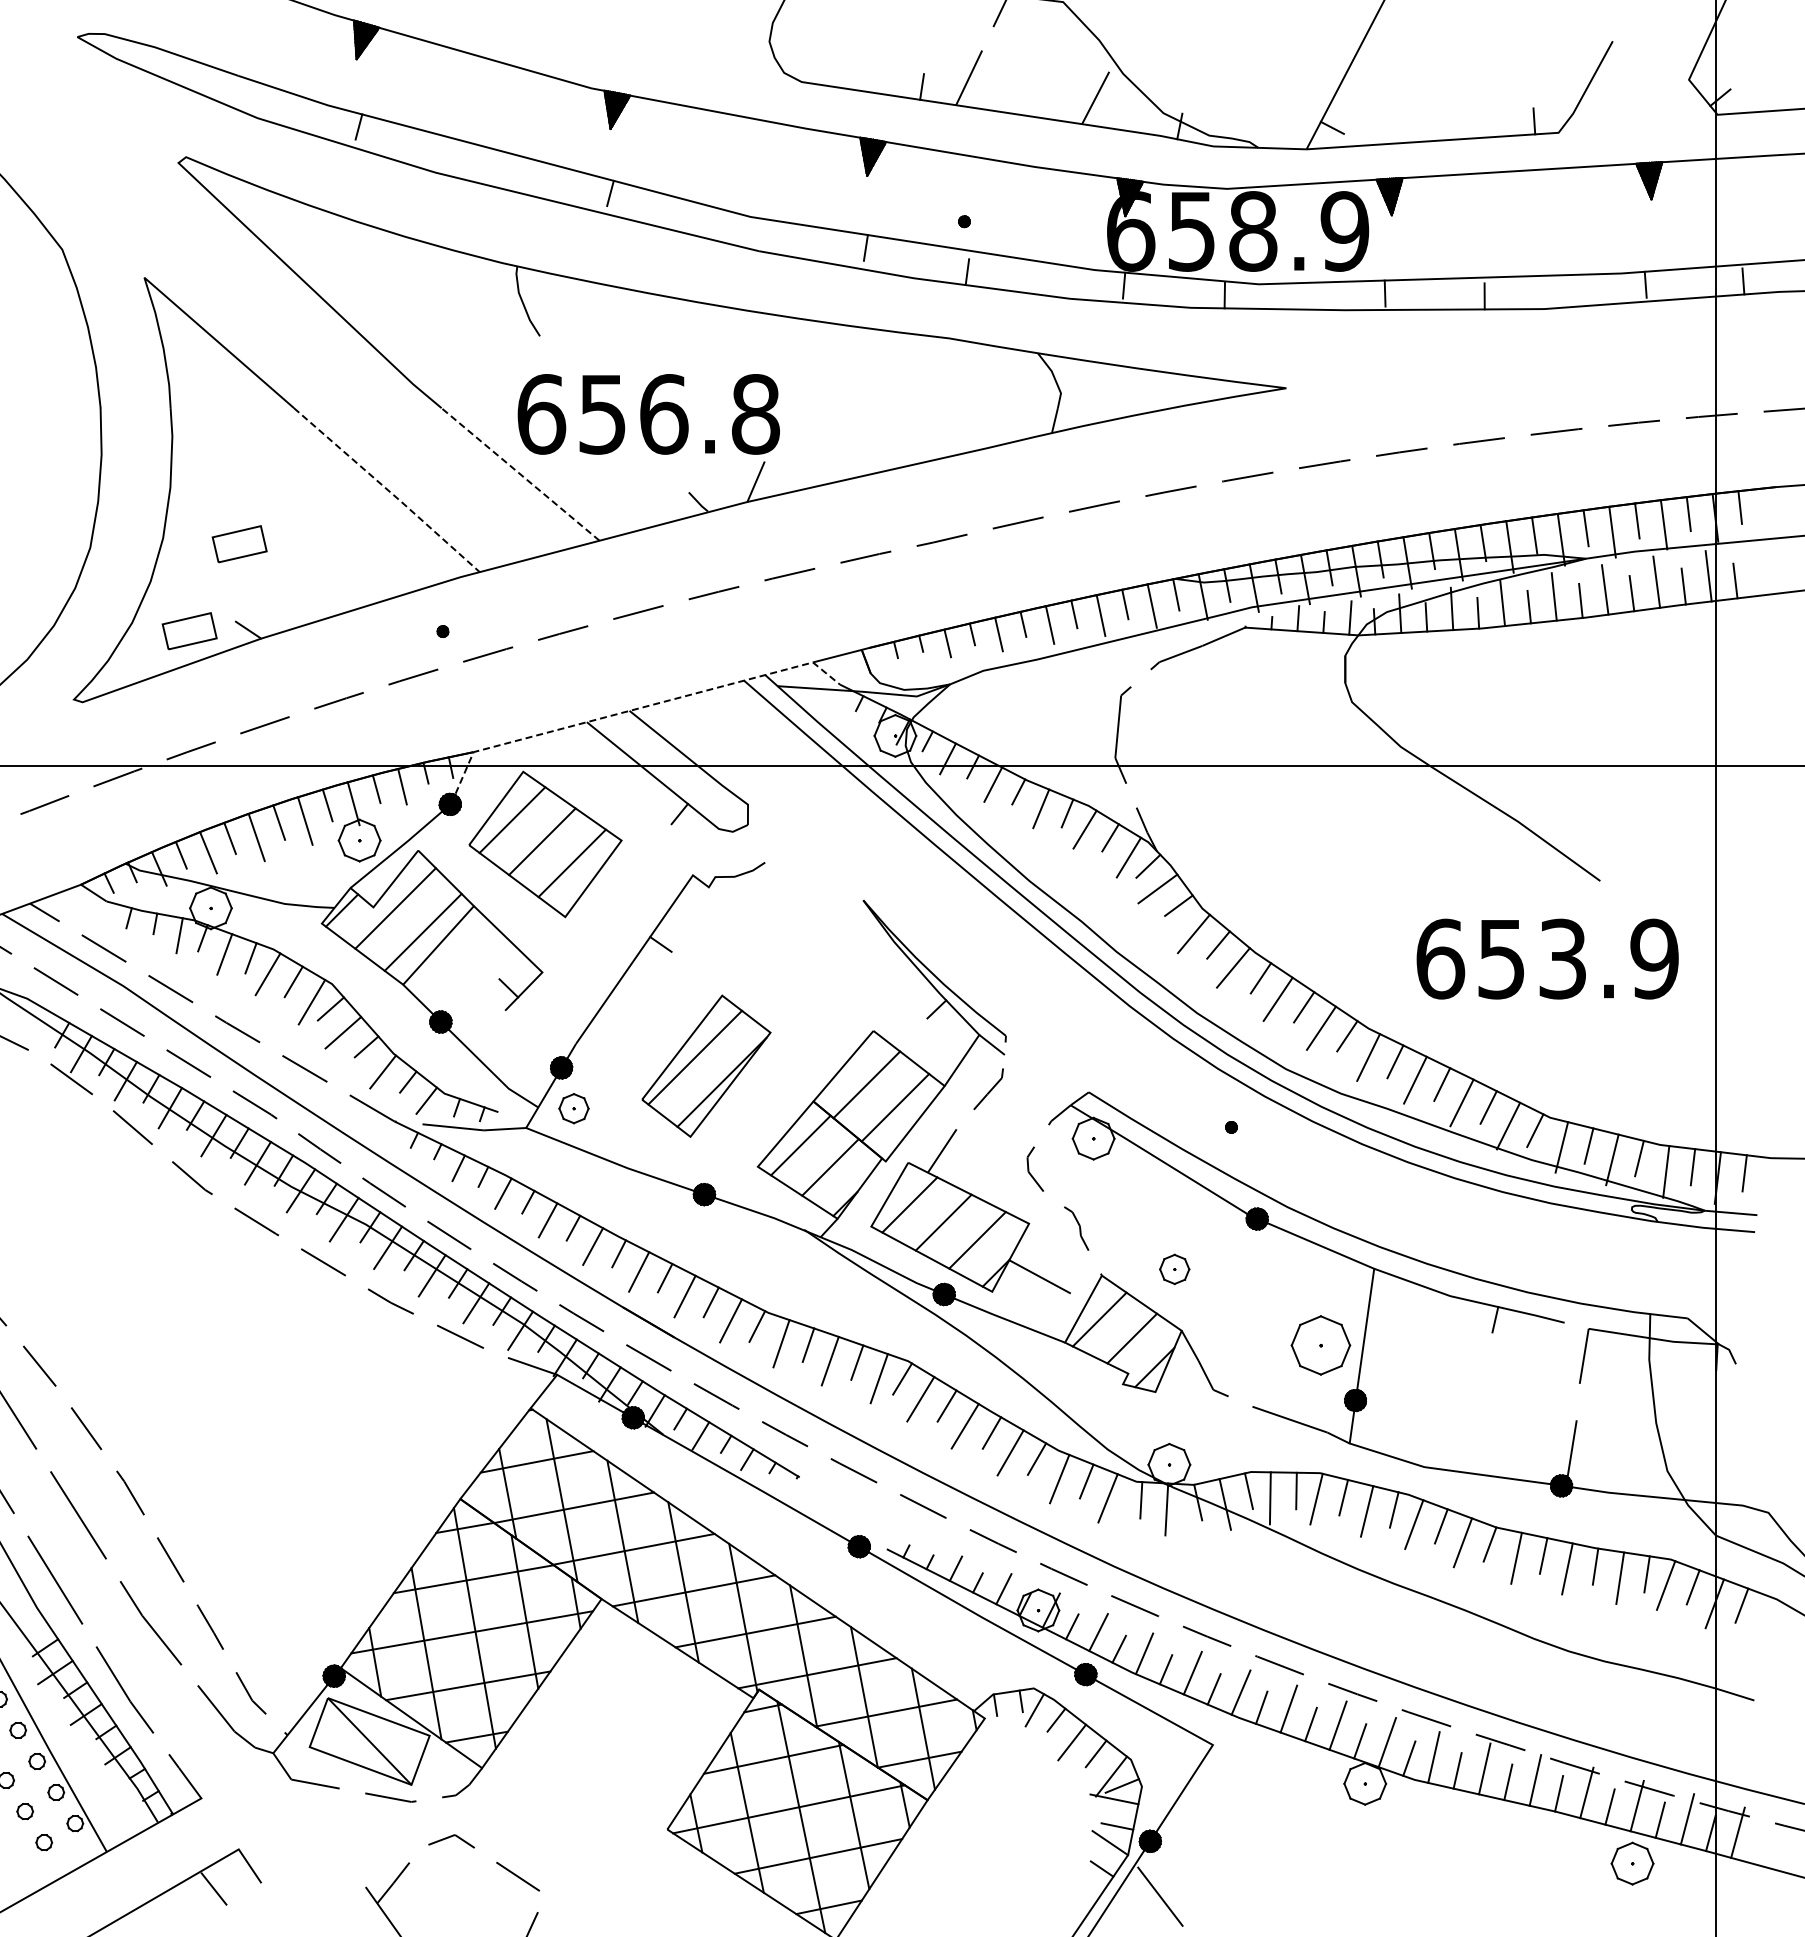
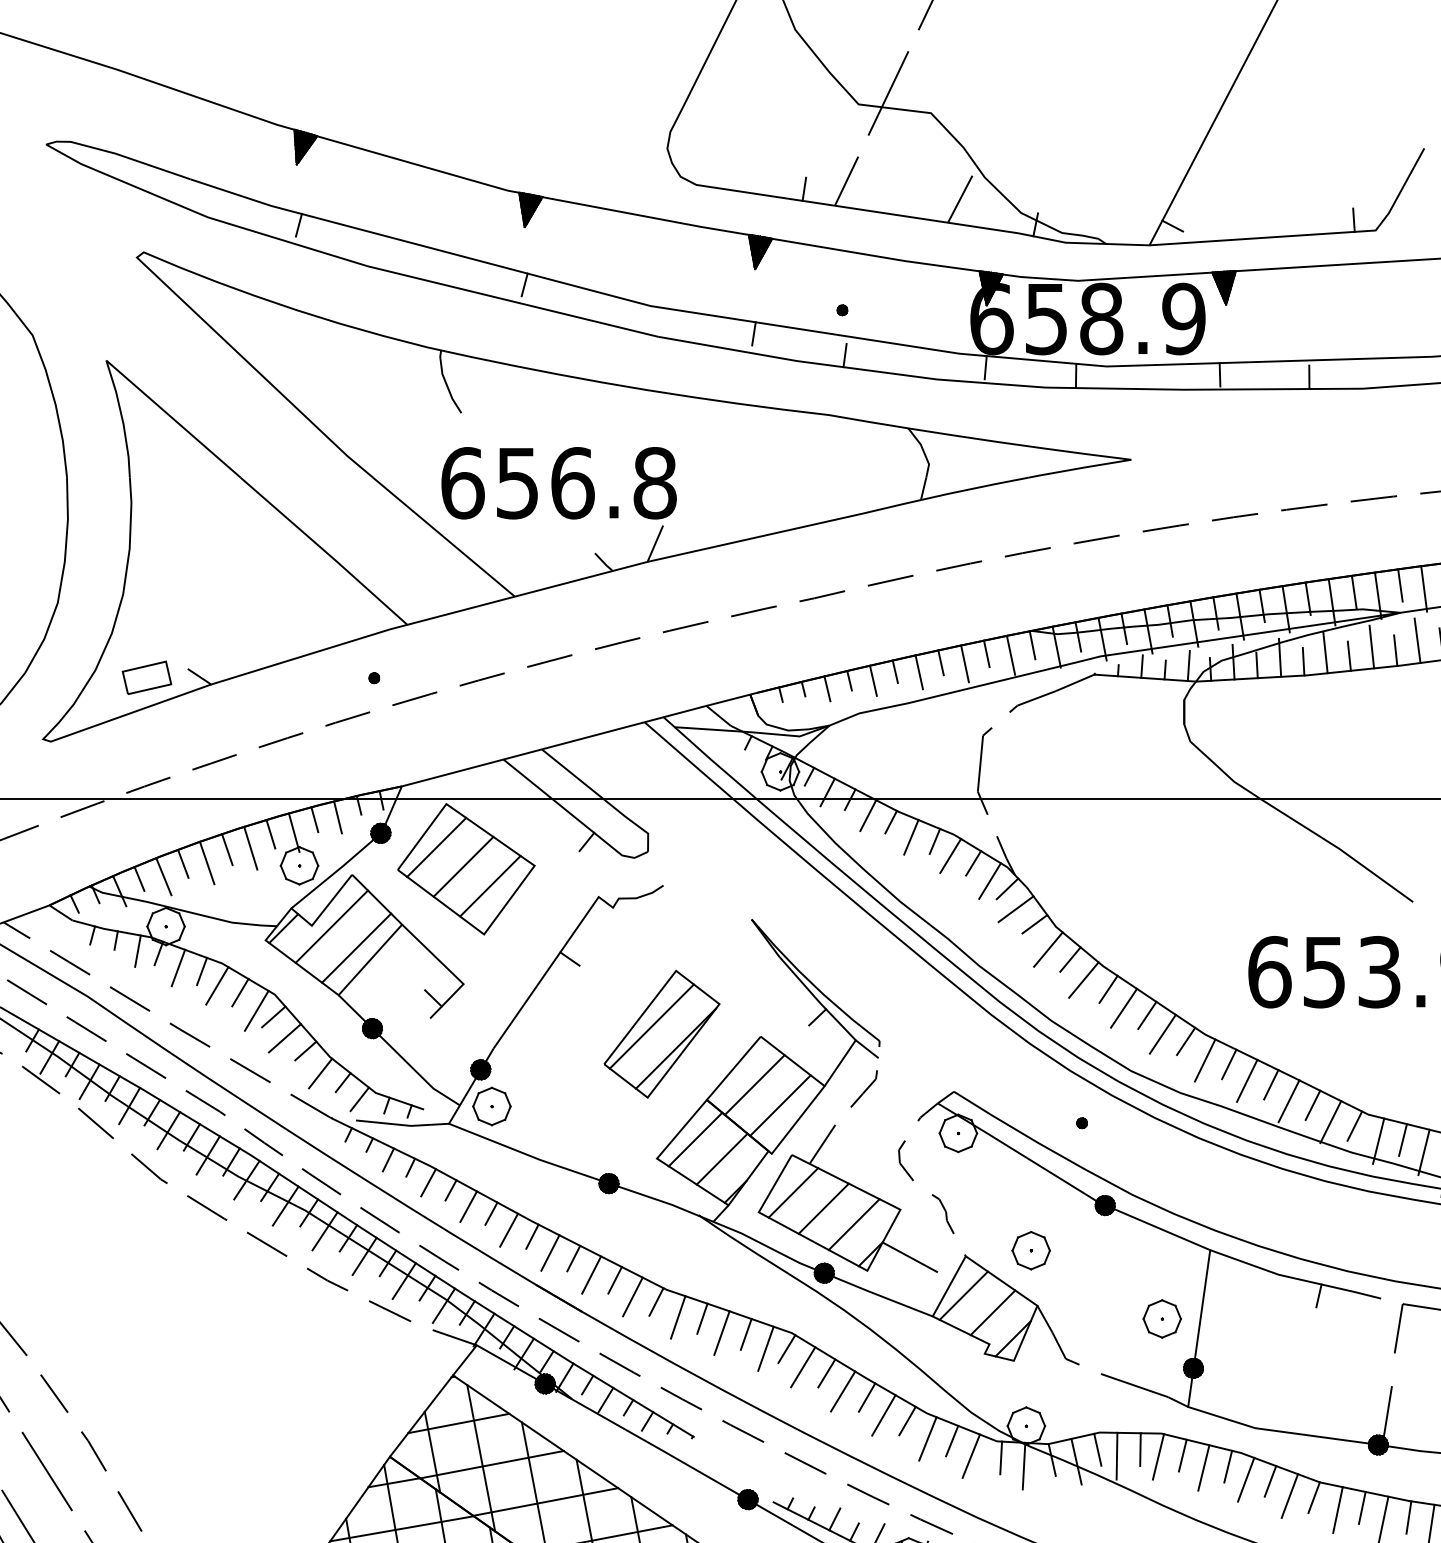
line: (520, 474) -> (443, 537), dashed -> solid
line: (387, 490) -> (324, 551), dashed -> solid
part: (239, 544) -> (191, 600), removed
line: (633, 709) -> (545, 748), dashed -> solid
part: (706, 1065) -> (662, 1033), moved
part: (573, 1108) -> (491, 1106), size x1.43
part: (1174, 1269) -> (1030, 1250), size x1.43
part: (1320, 1345) -> (1162, 1319), size x0.71

